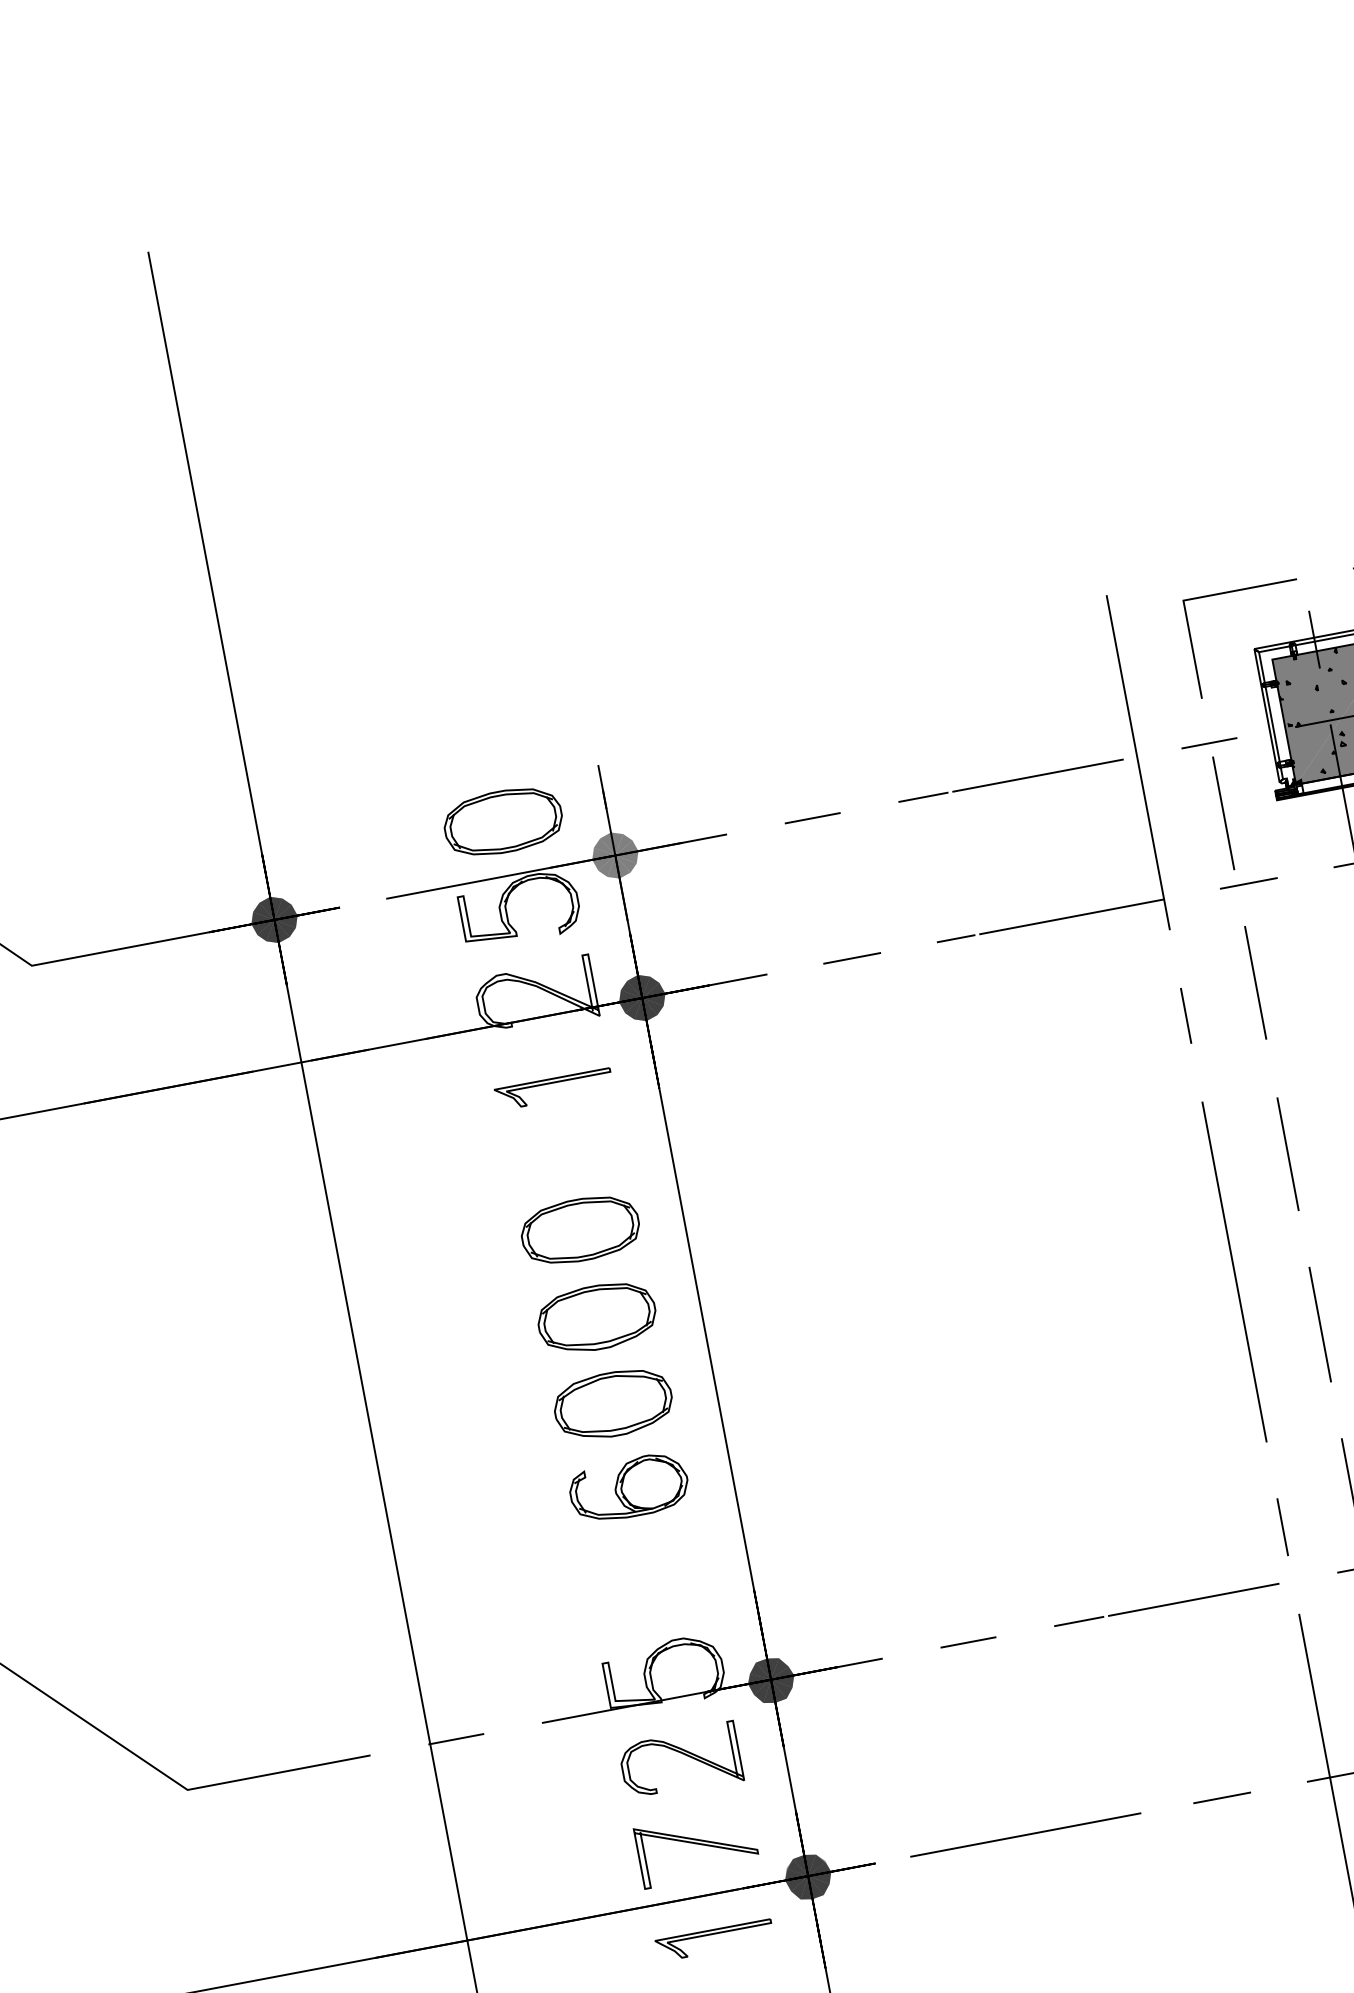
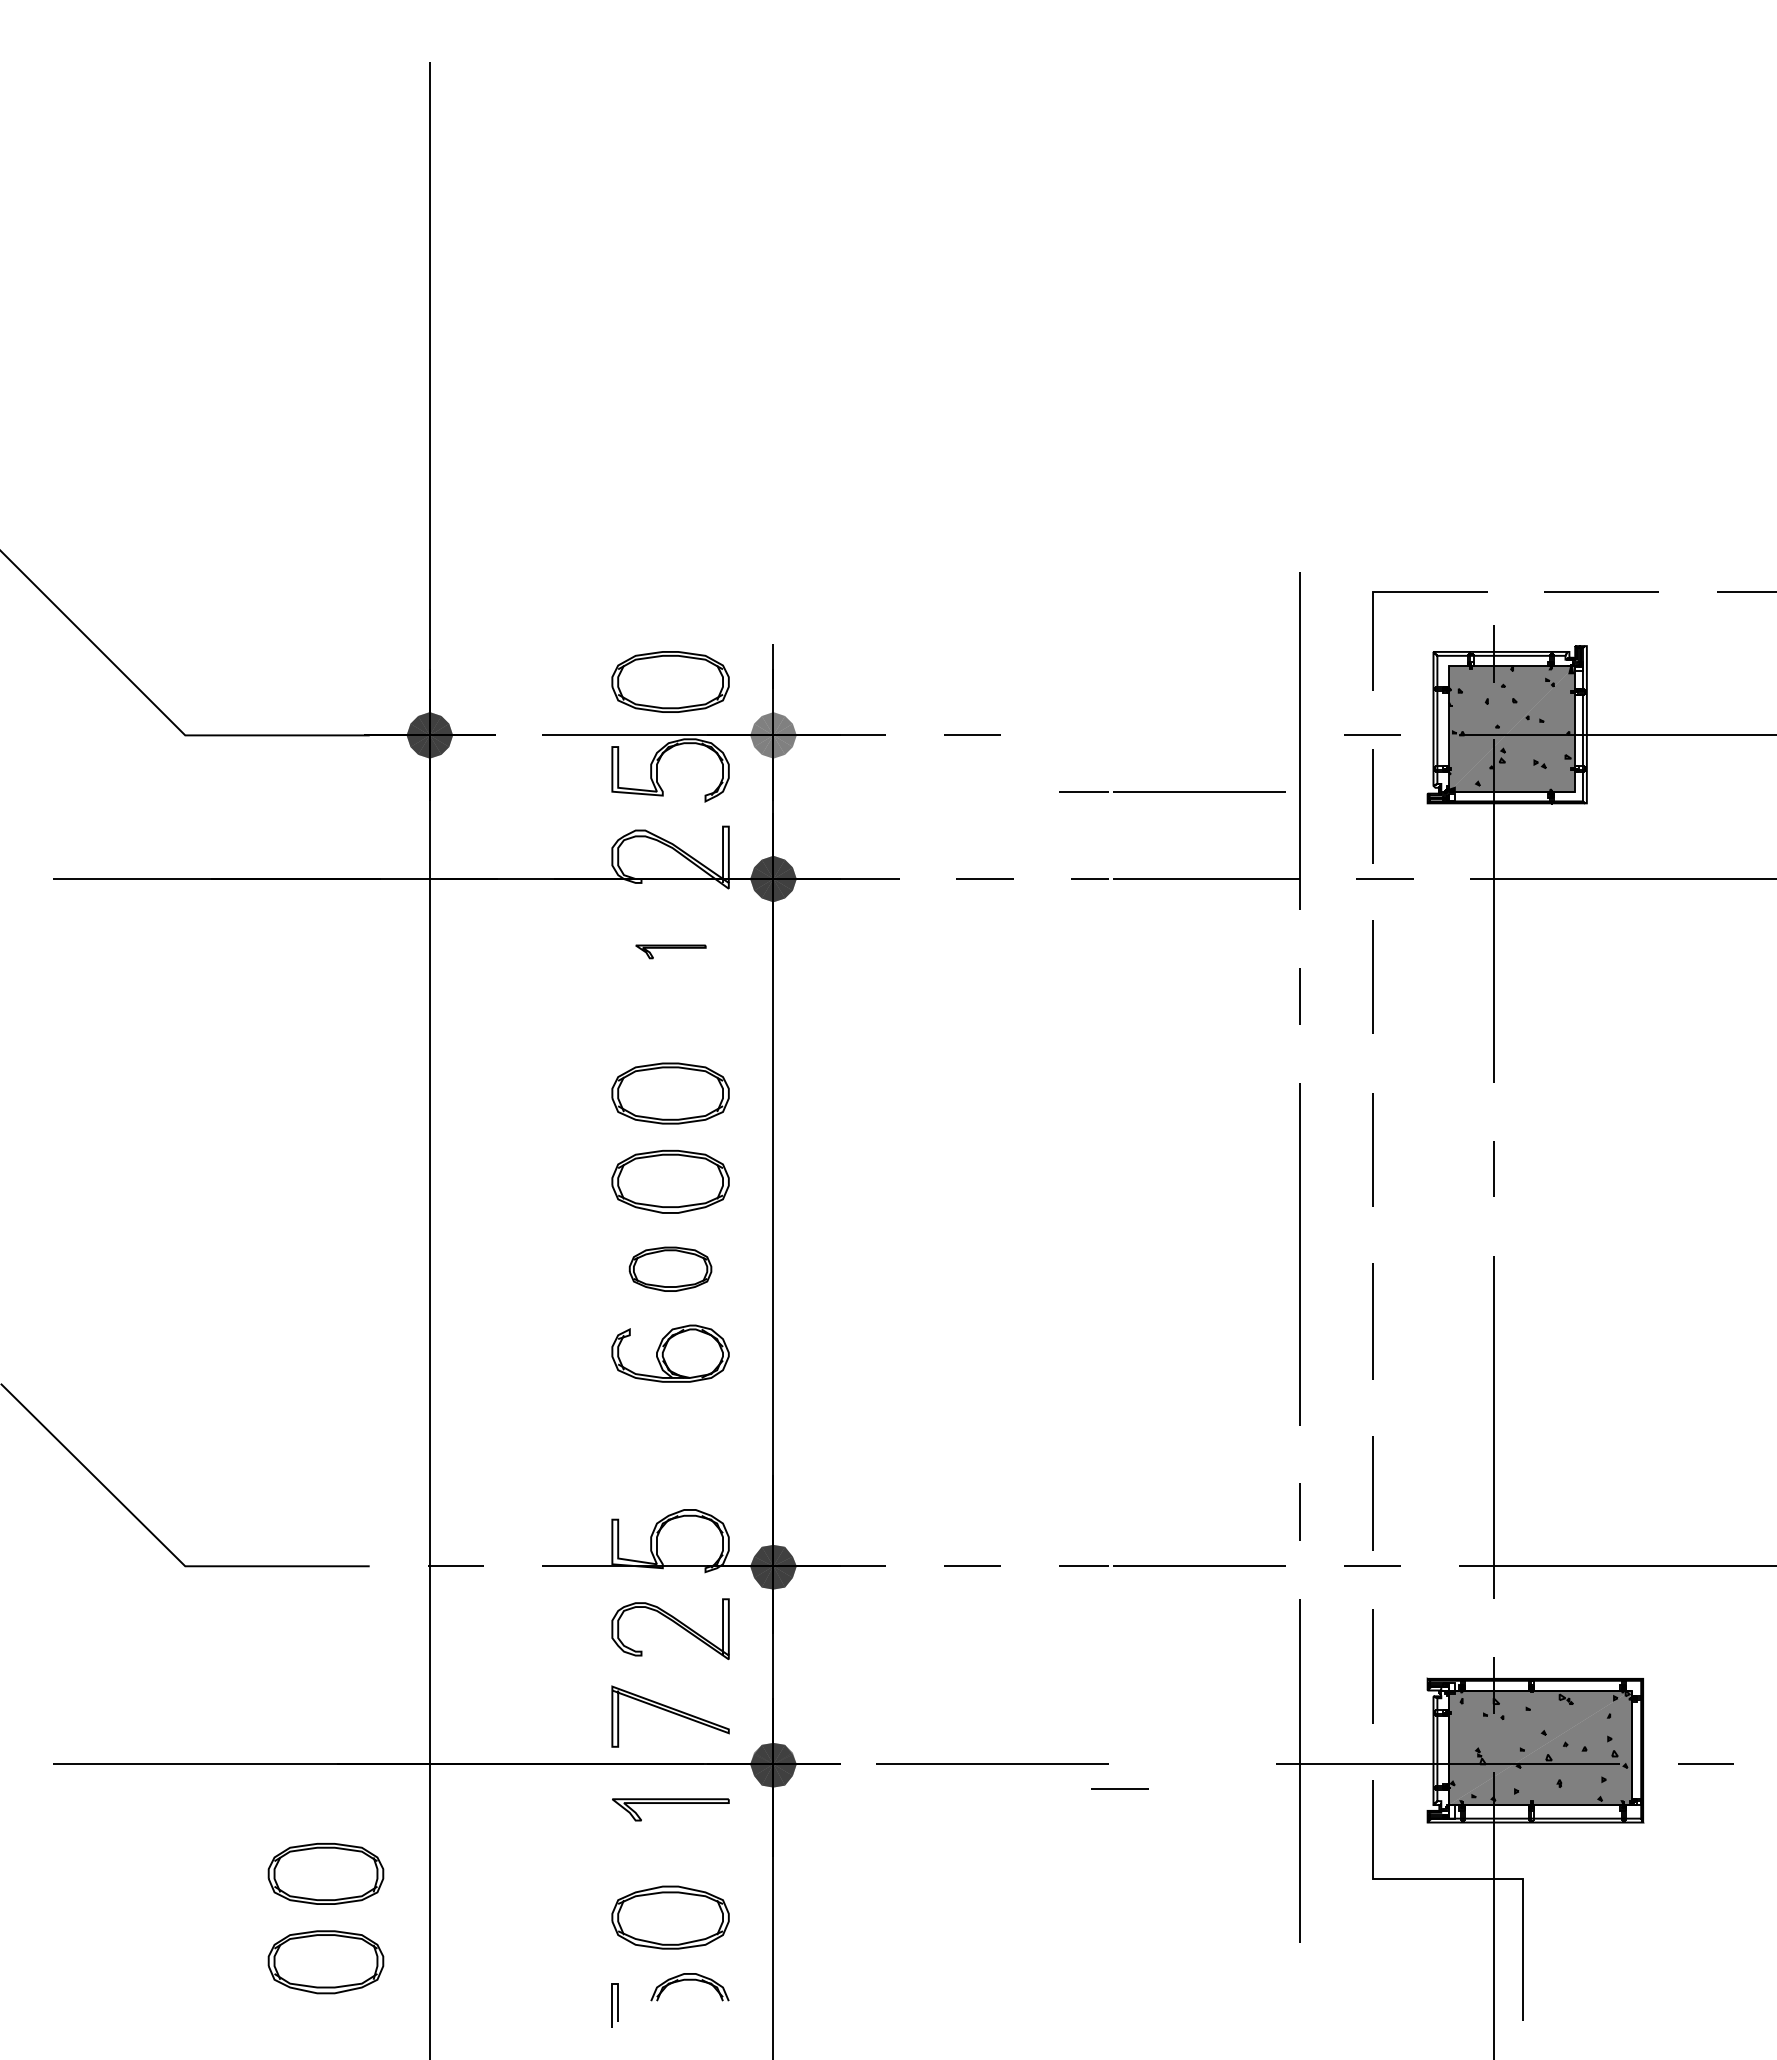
line: (1010, 779) -> (1172, 791), moved
part: (553, 1089) -> (670, 951), size x0.6
part: (613, 1404) -> (670, 1269), size x0.7
line: (1221, 1797) -> (1119, 1788), moved

